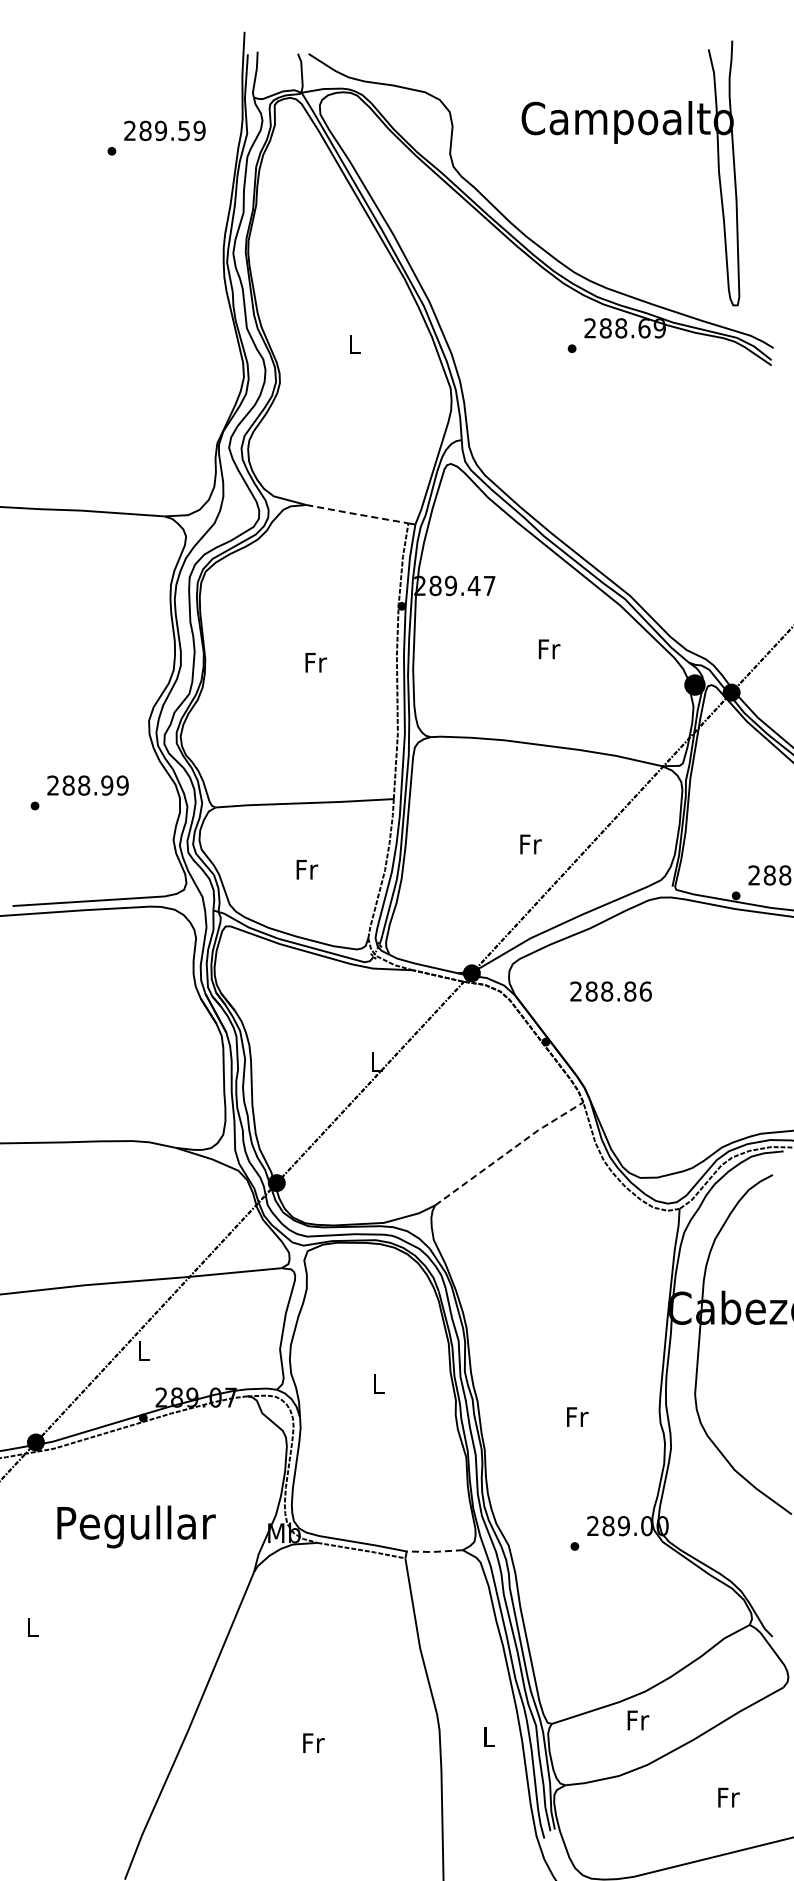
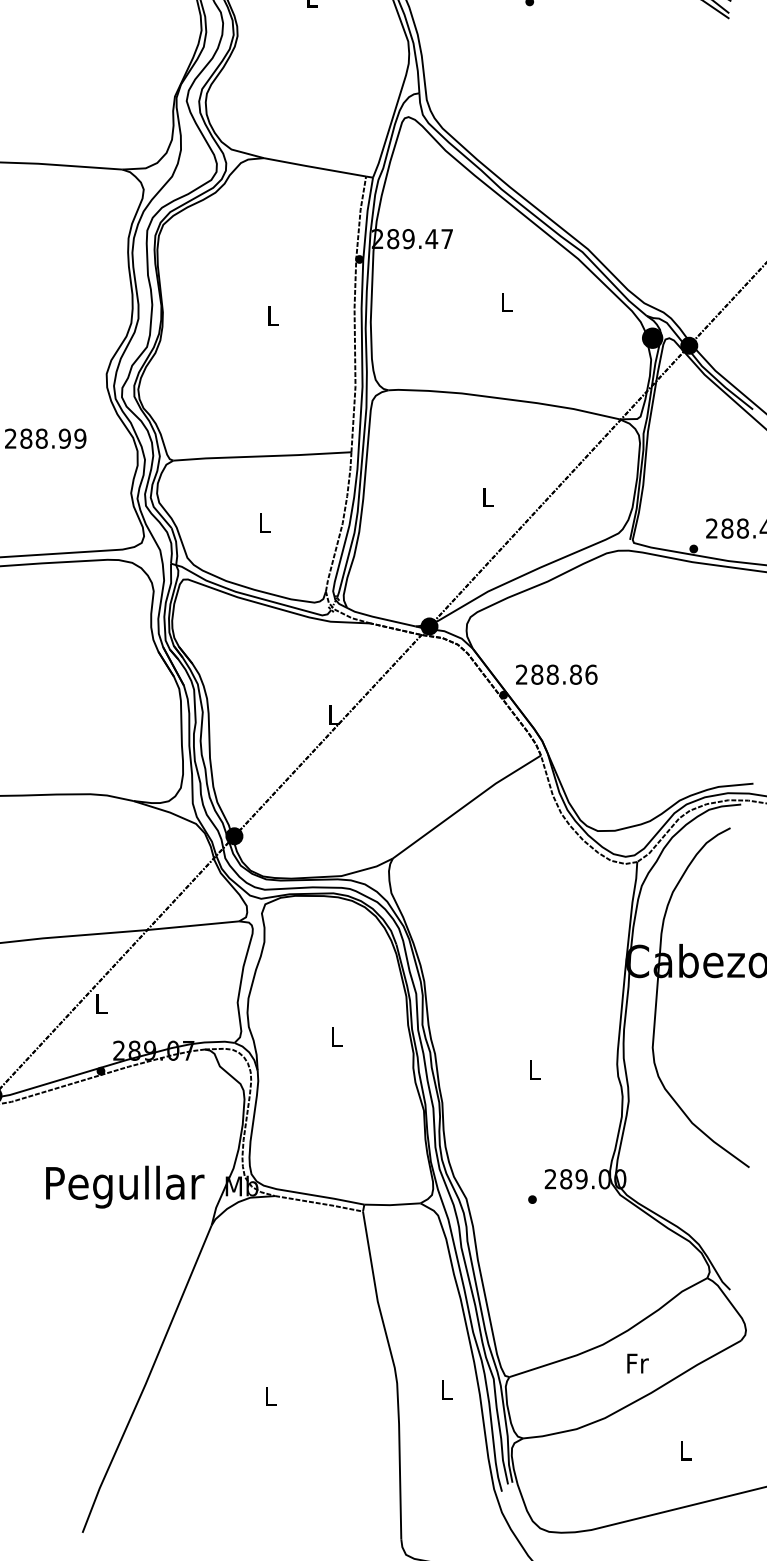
line: (356, 514) -> (314, 167), dashed -> solid
text: (549, 649) -> (507, 302), Fr -> L
text: (316, 662) -> (274, 315), Fr -> L
text: (530, 844) -> (488, 497), Fr -> L
text: (307, 869) -> (265, 522), Fr -> L
text: (610, 991) -> (556, 674), moved
line: (509, 1151) -> (467, 804), dashed -> solid
text: (577, 1416) -> (535, 1069), Fr -> L
text: (136, 1526) -> (125, 1186), moved
line: (434, 1551) -> (392, 1204), dashed -> solid
text: (638, 1720) -> (638, 1363), moved
text: (313, 1742) -> (271, 1395), Fr -> L
text: (728, 1797) -> (686, 1450), Fr -> L

